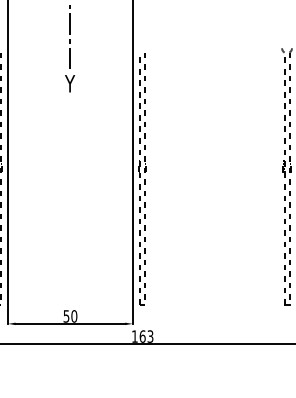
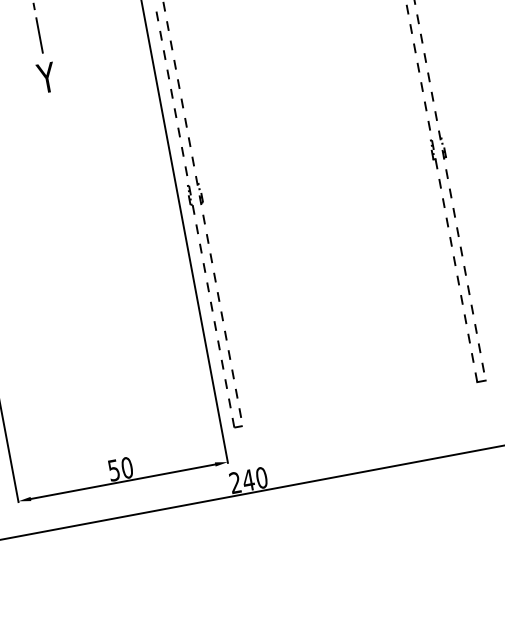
text: (142, 336) -> (248, 480), 163 -> 240

